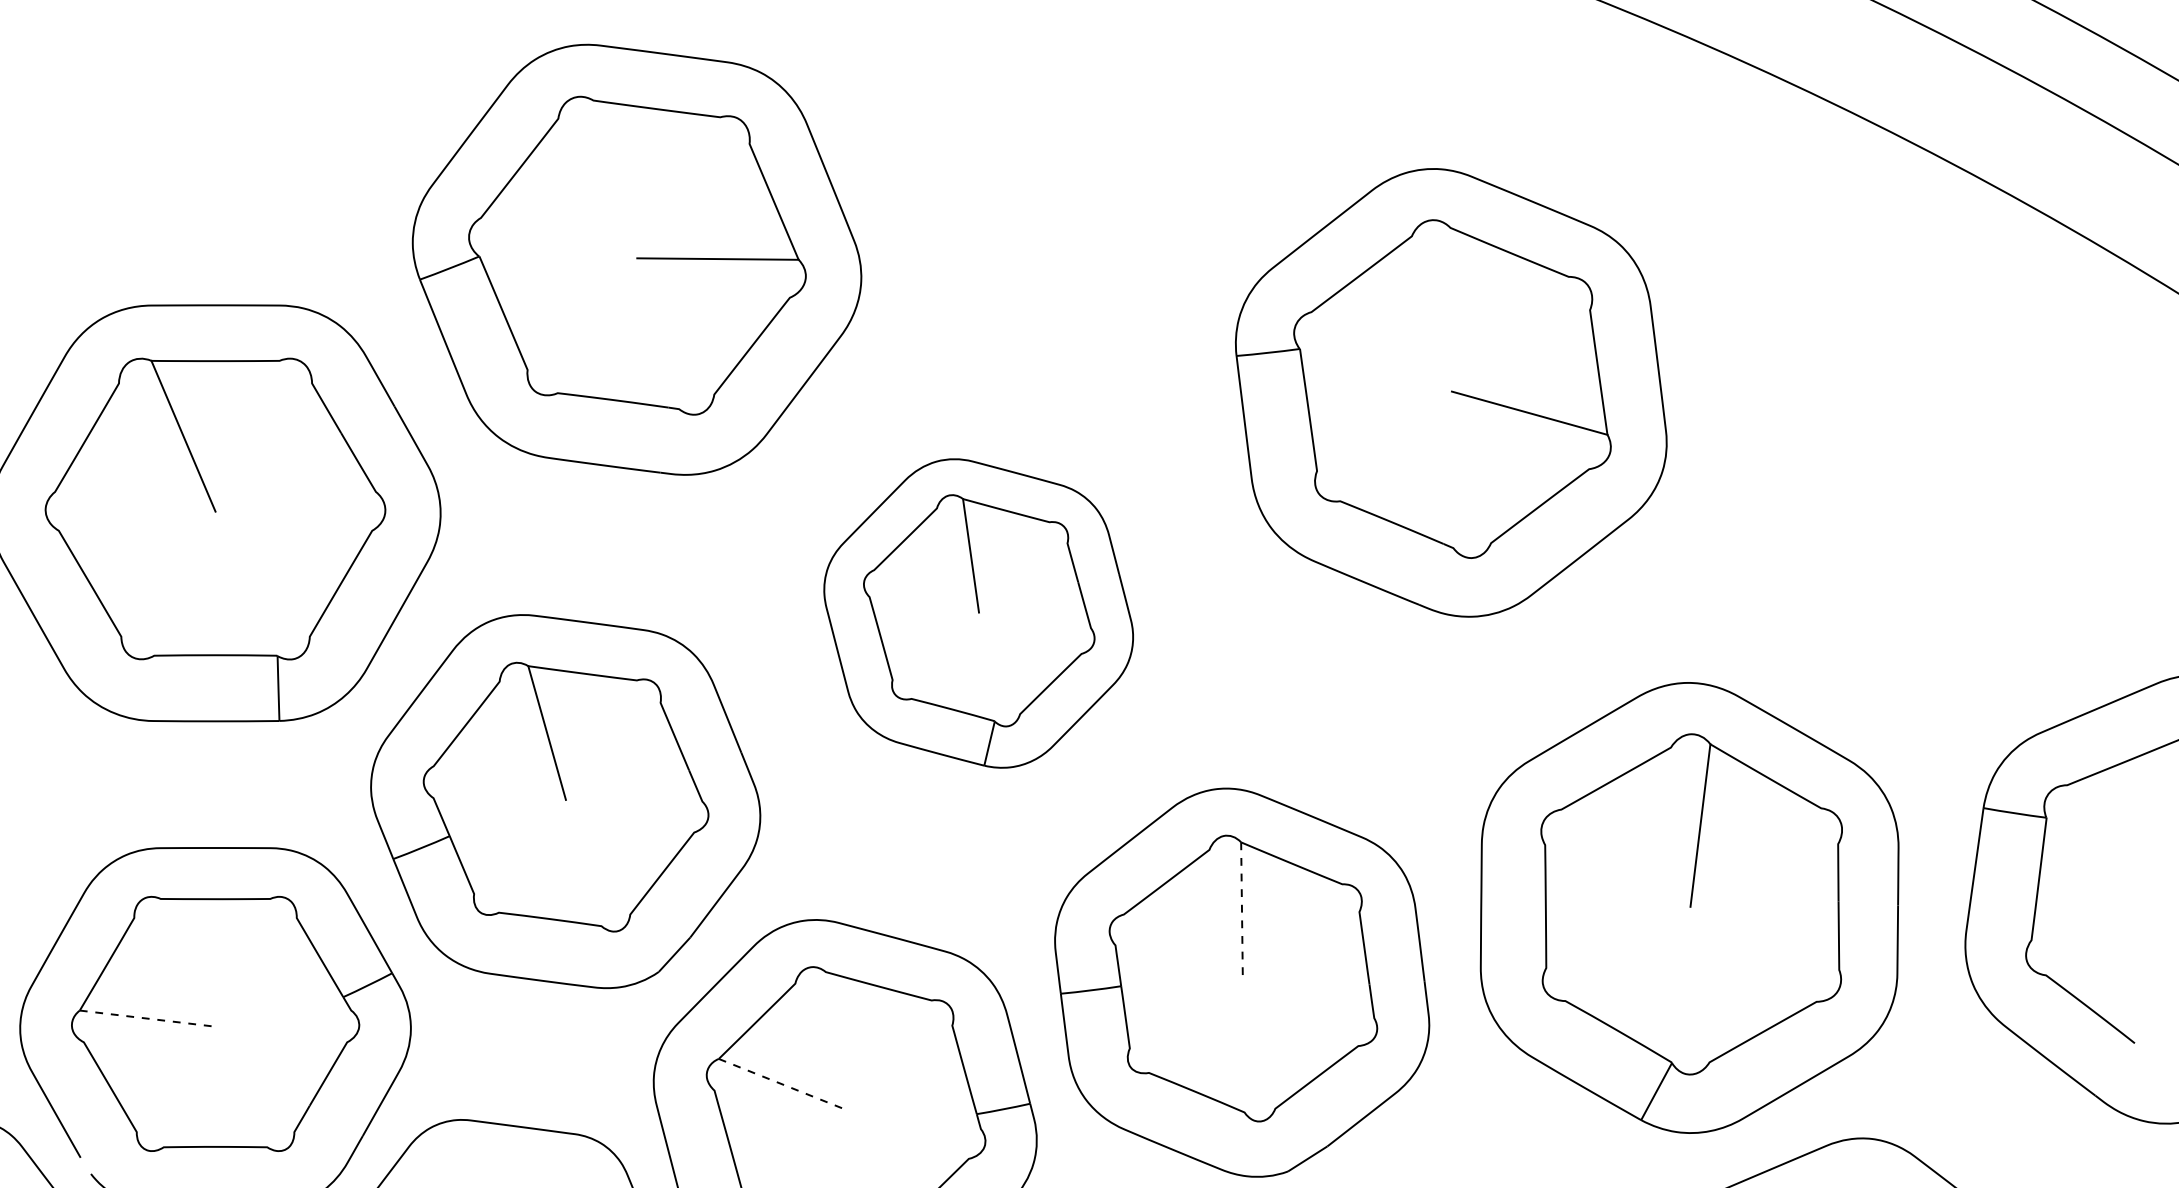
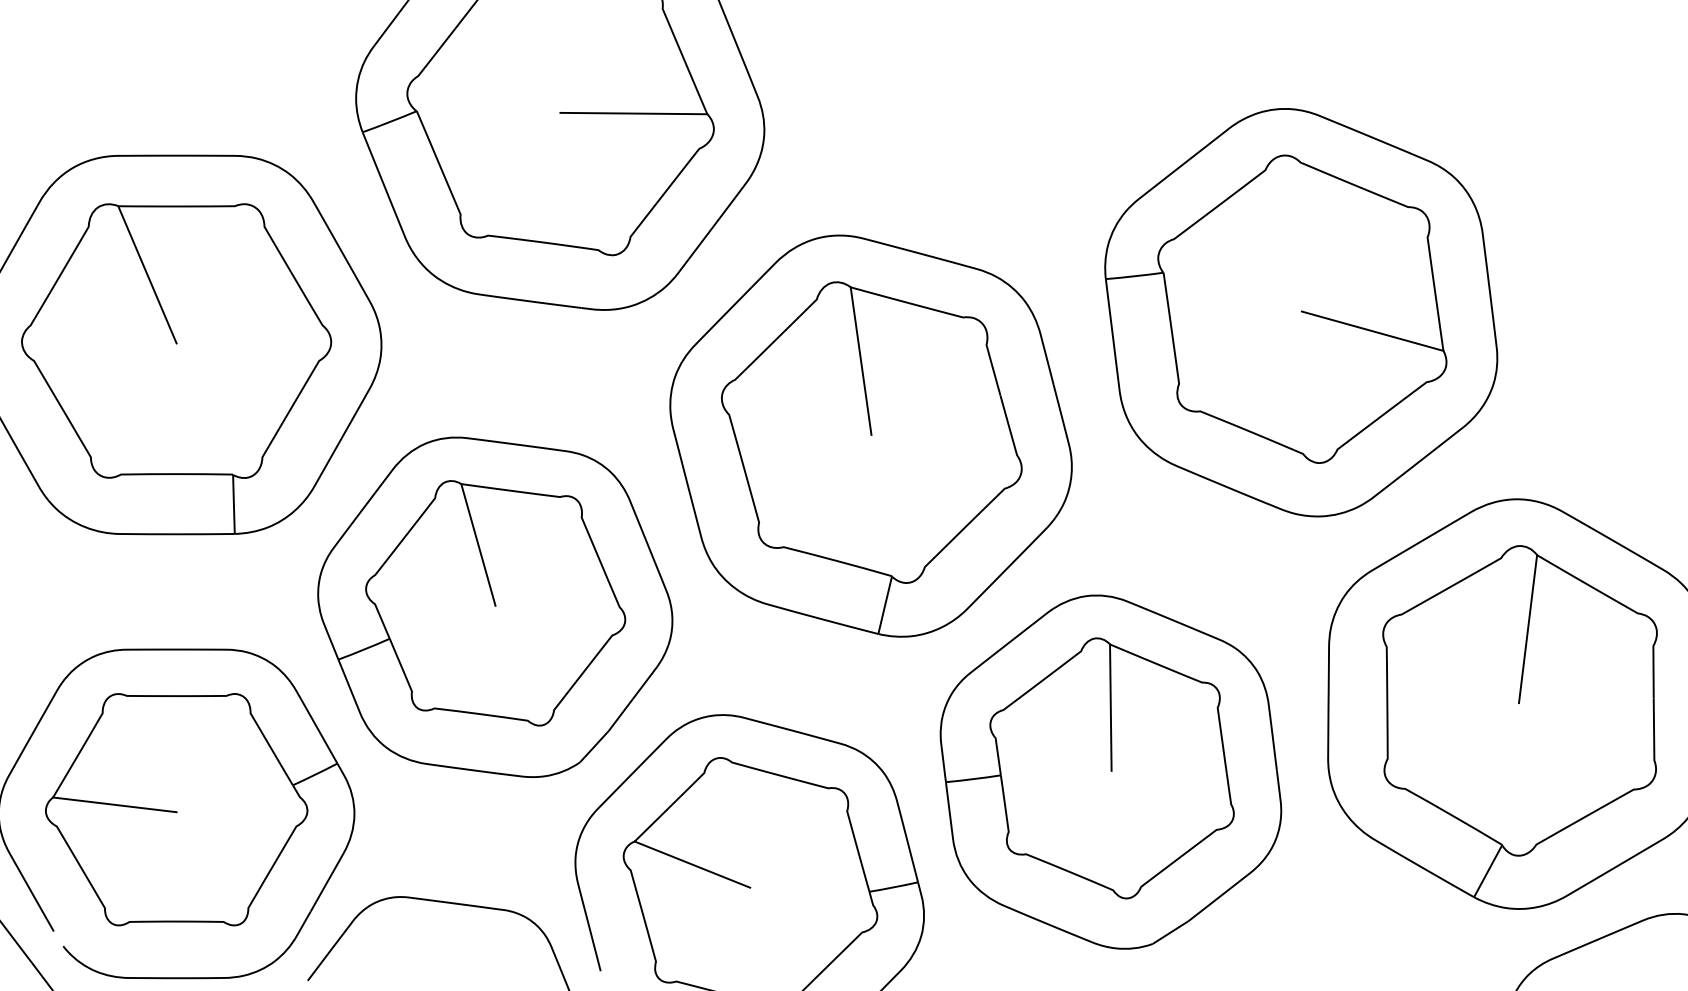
part: (1451, 392) -> (1301, 312), moved
part: (978, 613) -> (870, 436), size x1.43
line: (1242, 912) -> (1111, 708), dashed -> solid
line: (148, 1018) -> (115, 804), dashed -> solid
line: (782, 1084) -> (692, 864), dashed -> solid

